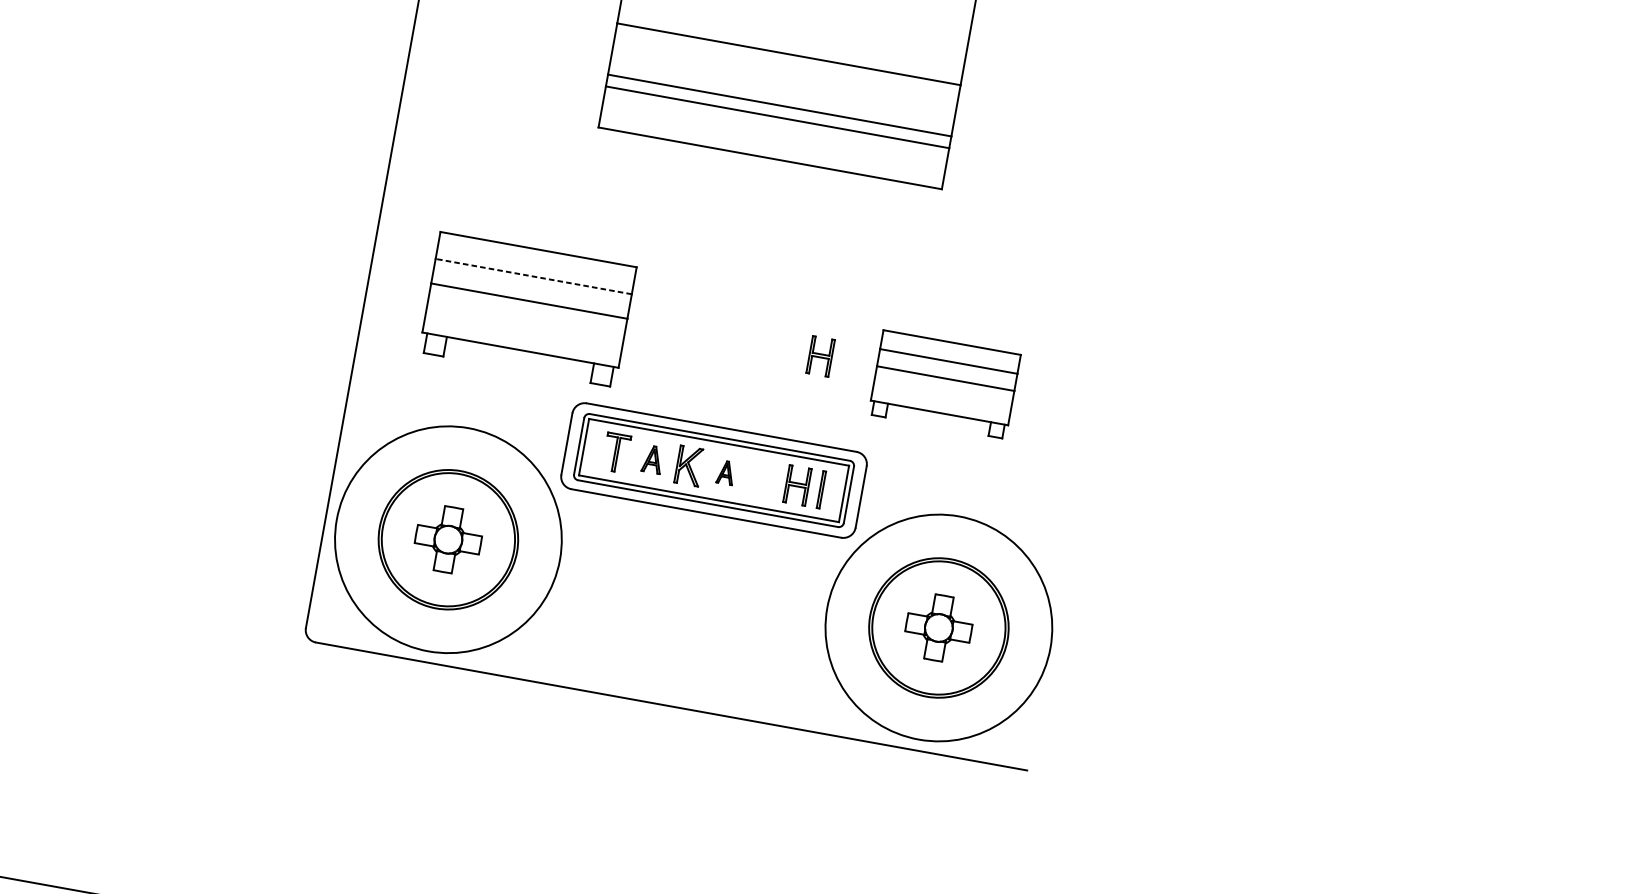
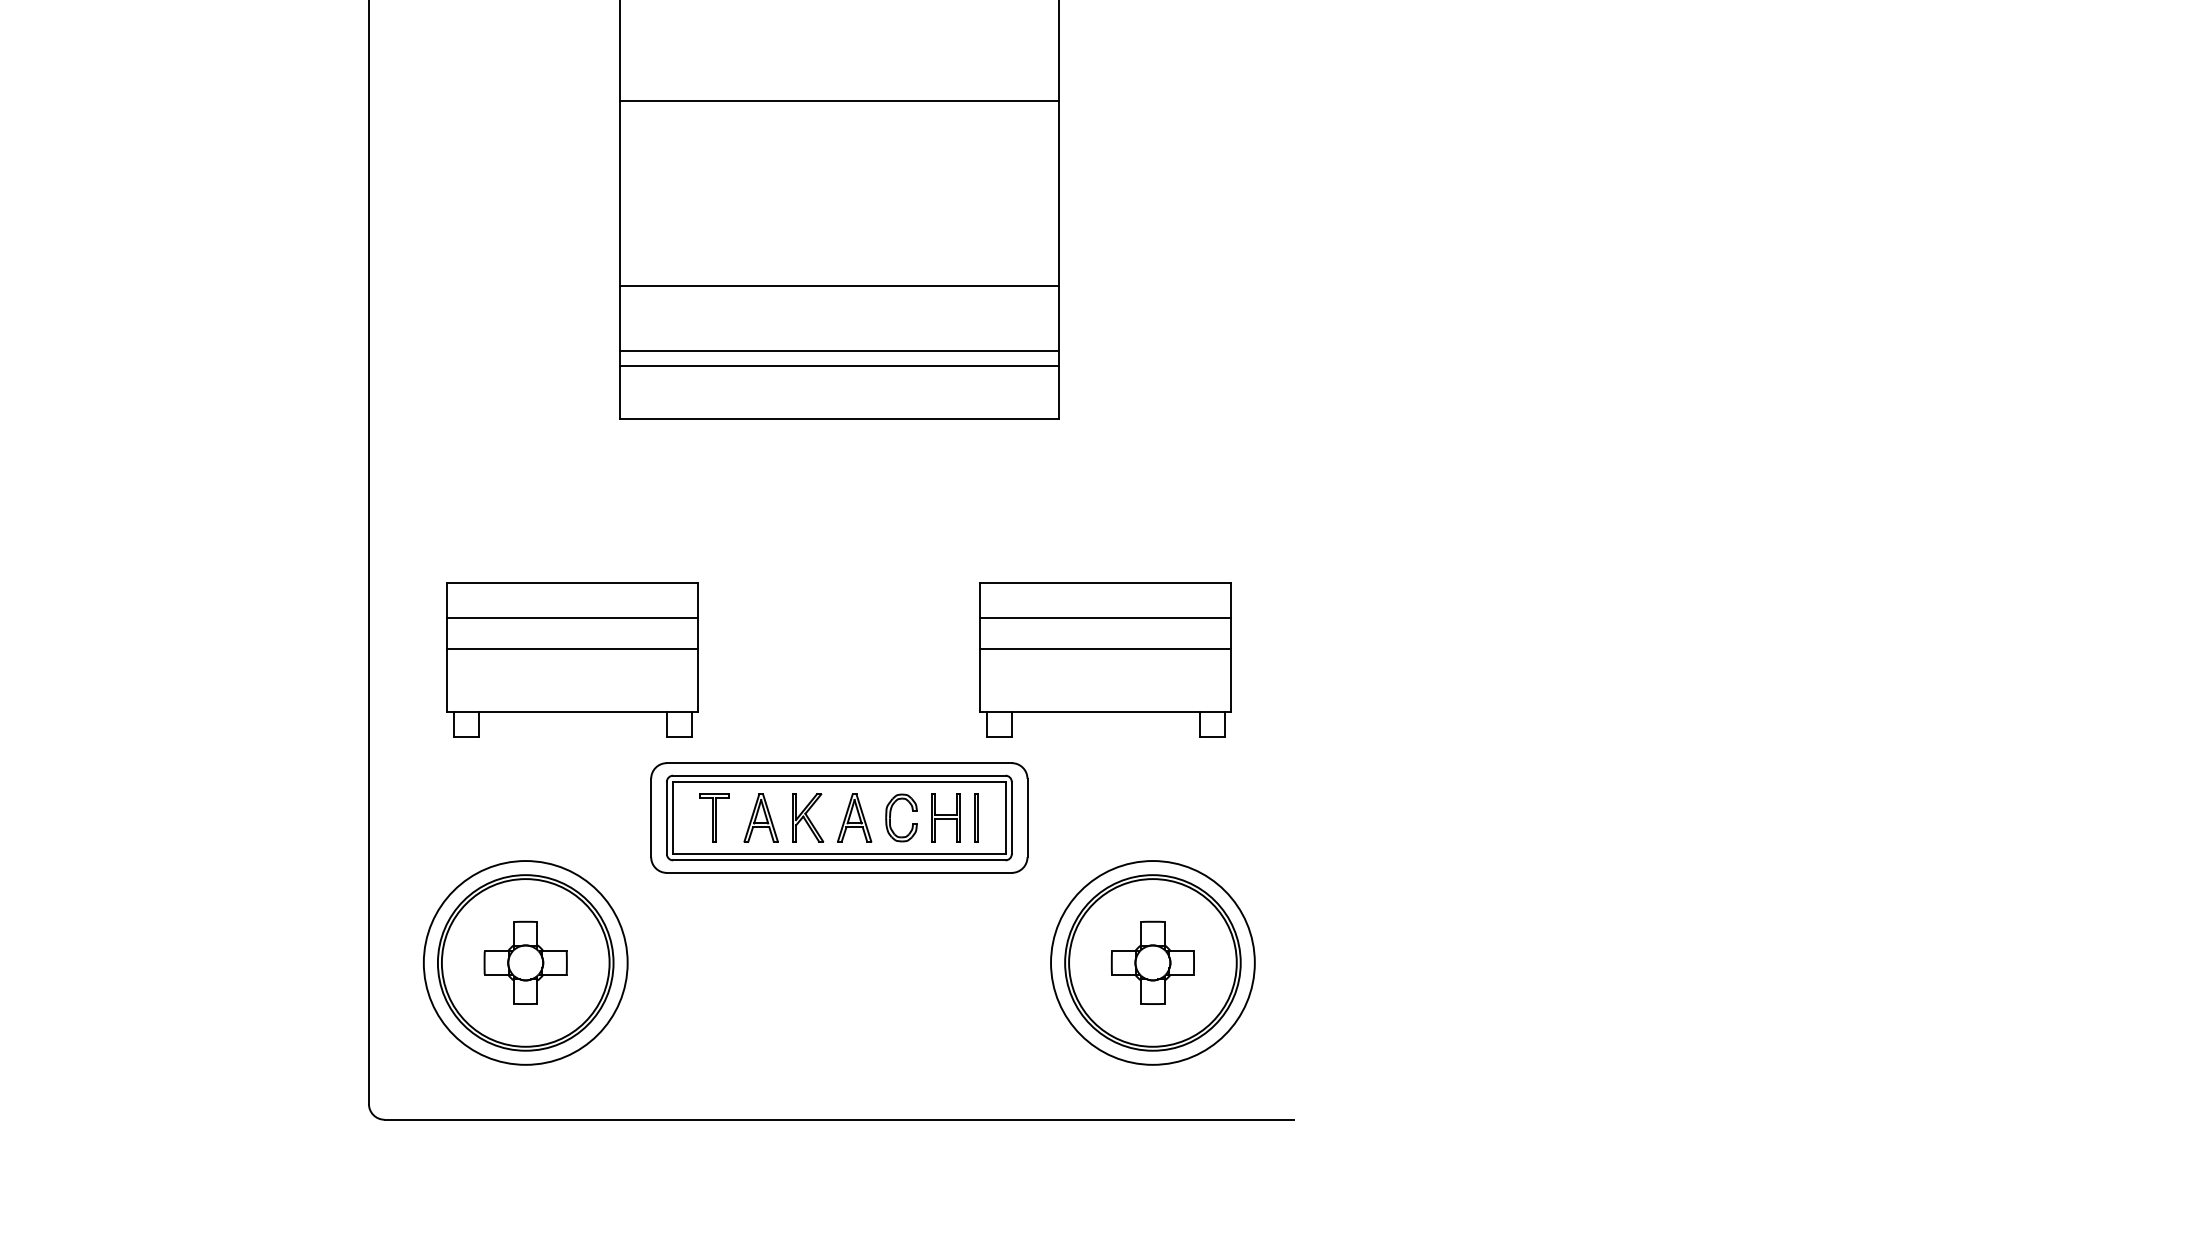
line: (533, 276) -> (572, 617), dashed -> solid
part: (820, 356) -> (945, 652), removed
part: (944, 384) -> (1105, 659), size x1.43
part: (652, 459) -> (760, 817), size x1.43
part: (725, 472) -> (854, 817), size x1.67
part: (755, 475) -> (891, 814), added
circle: (448, 539) -> (525, 962), size x0.71
circle: (938, 627) -> (1152, 962), size x0.71

